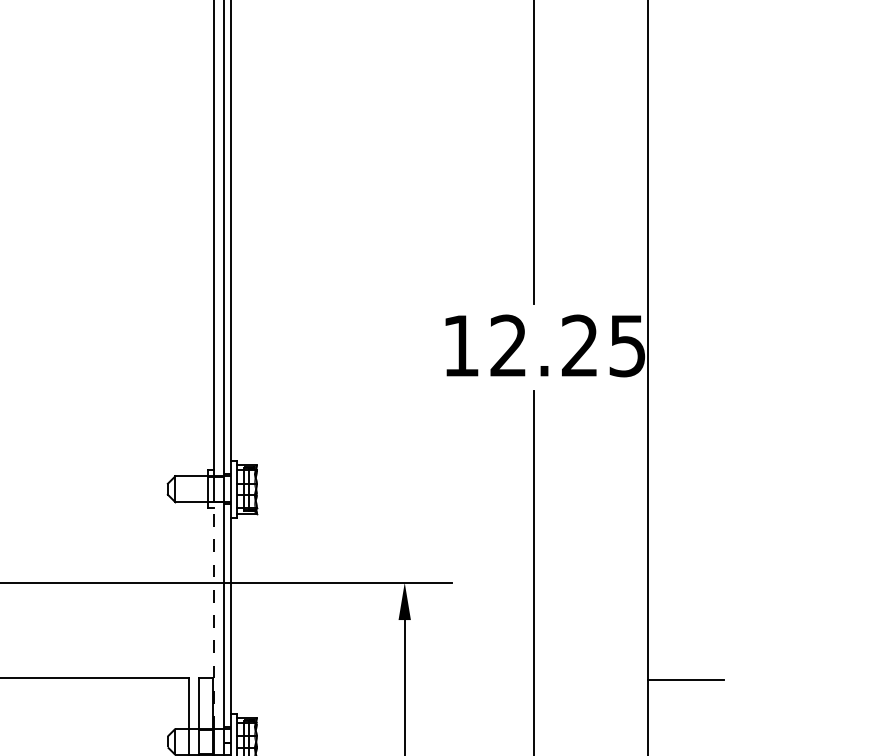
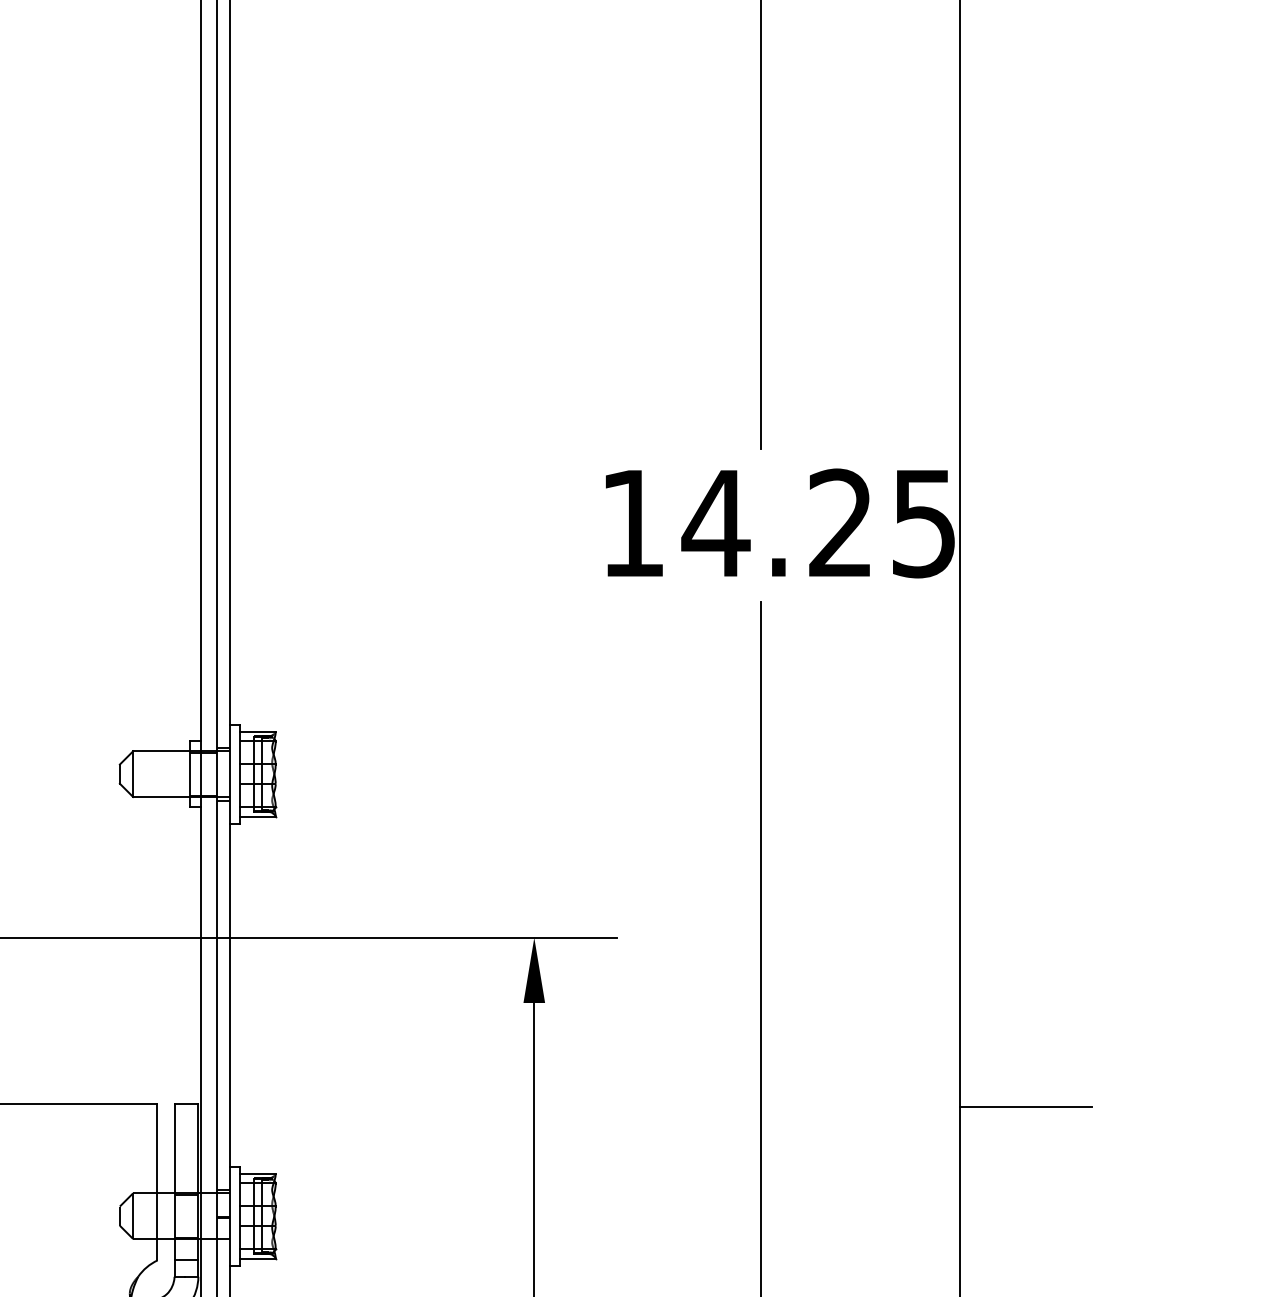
text: (508, 345) -> (715, 522), 12.25 -> 14.25
line: (214, 615) -> (201, 995), dashed -> solid

